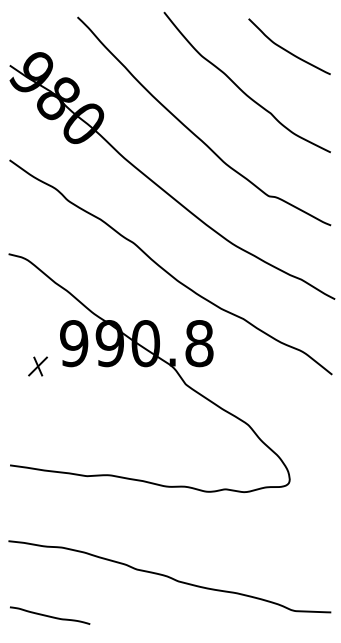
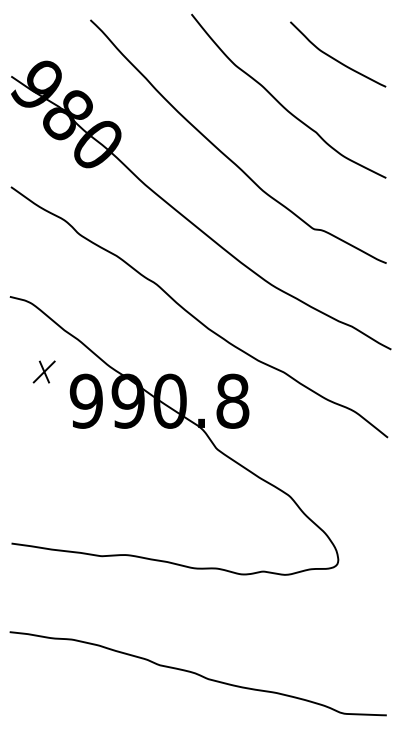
part: (37, 366) -> (43, 371), moved
curve: (50, 615) -> (58, 718), removed

